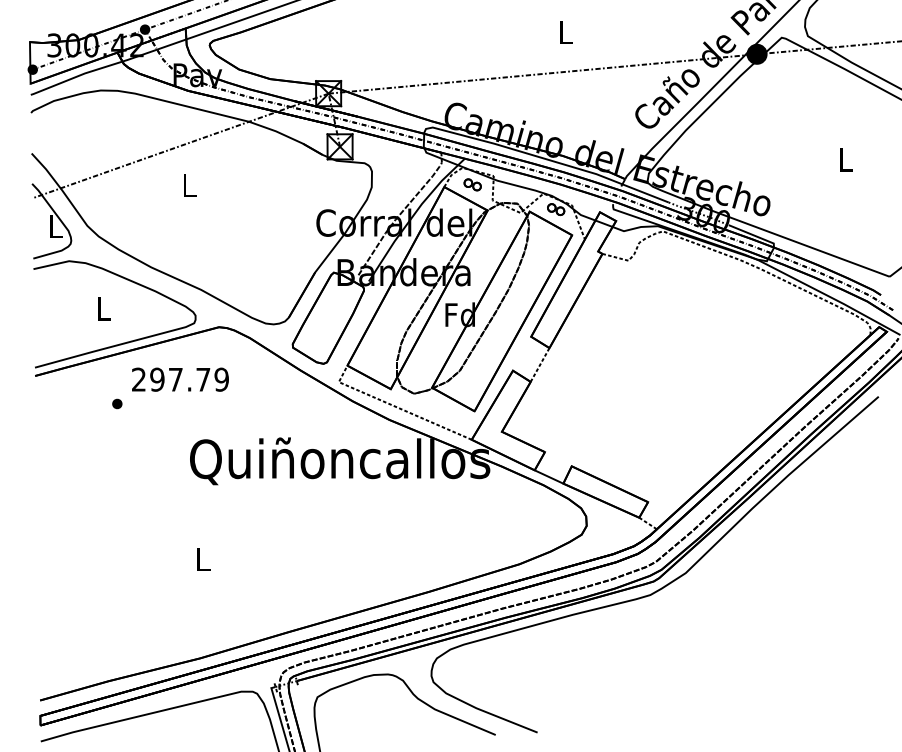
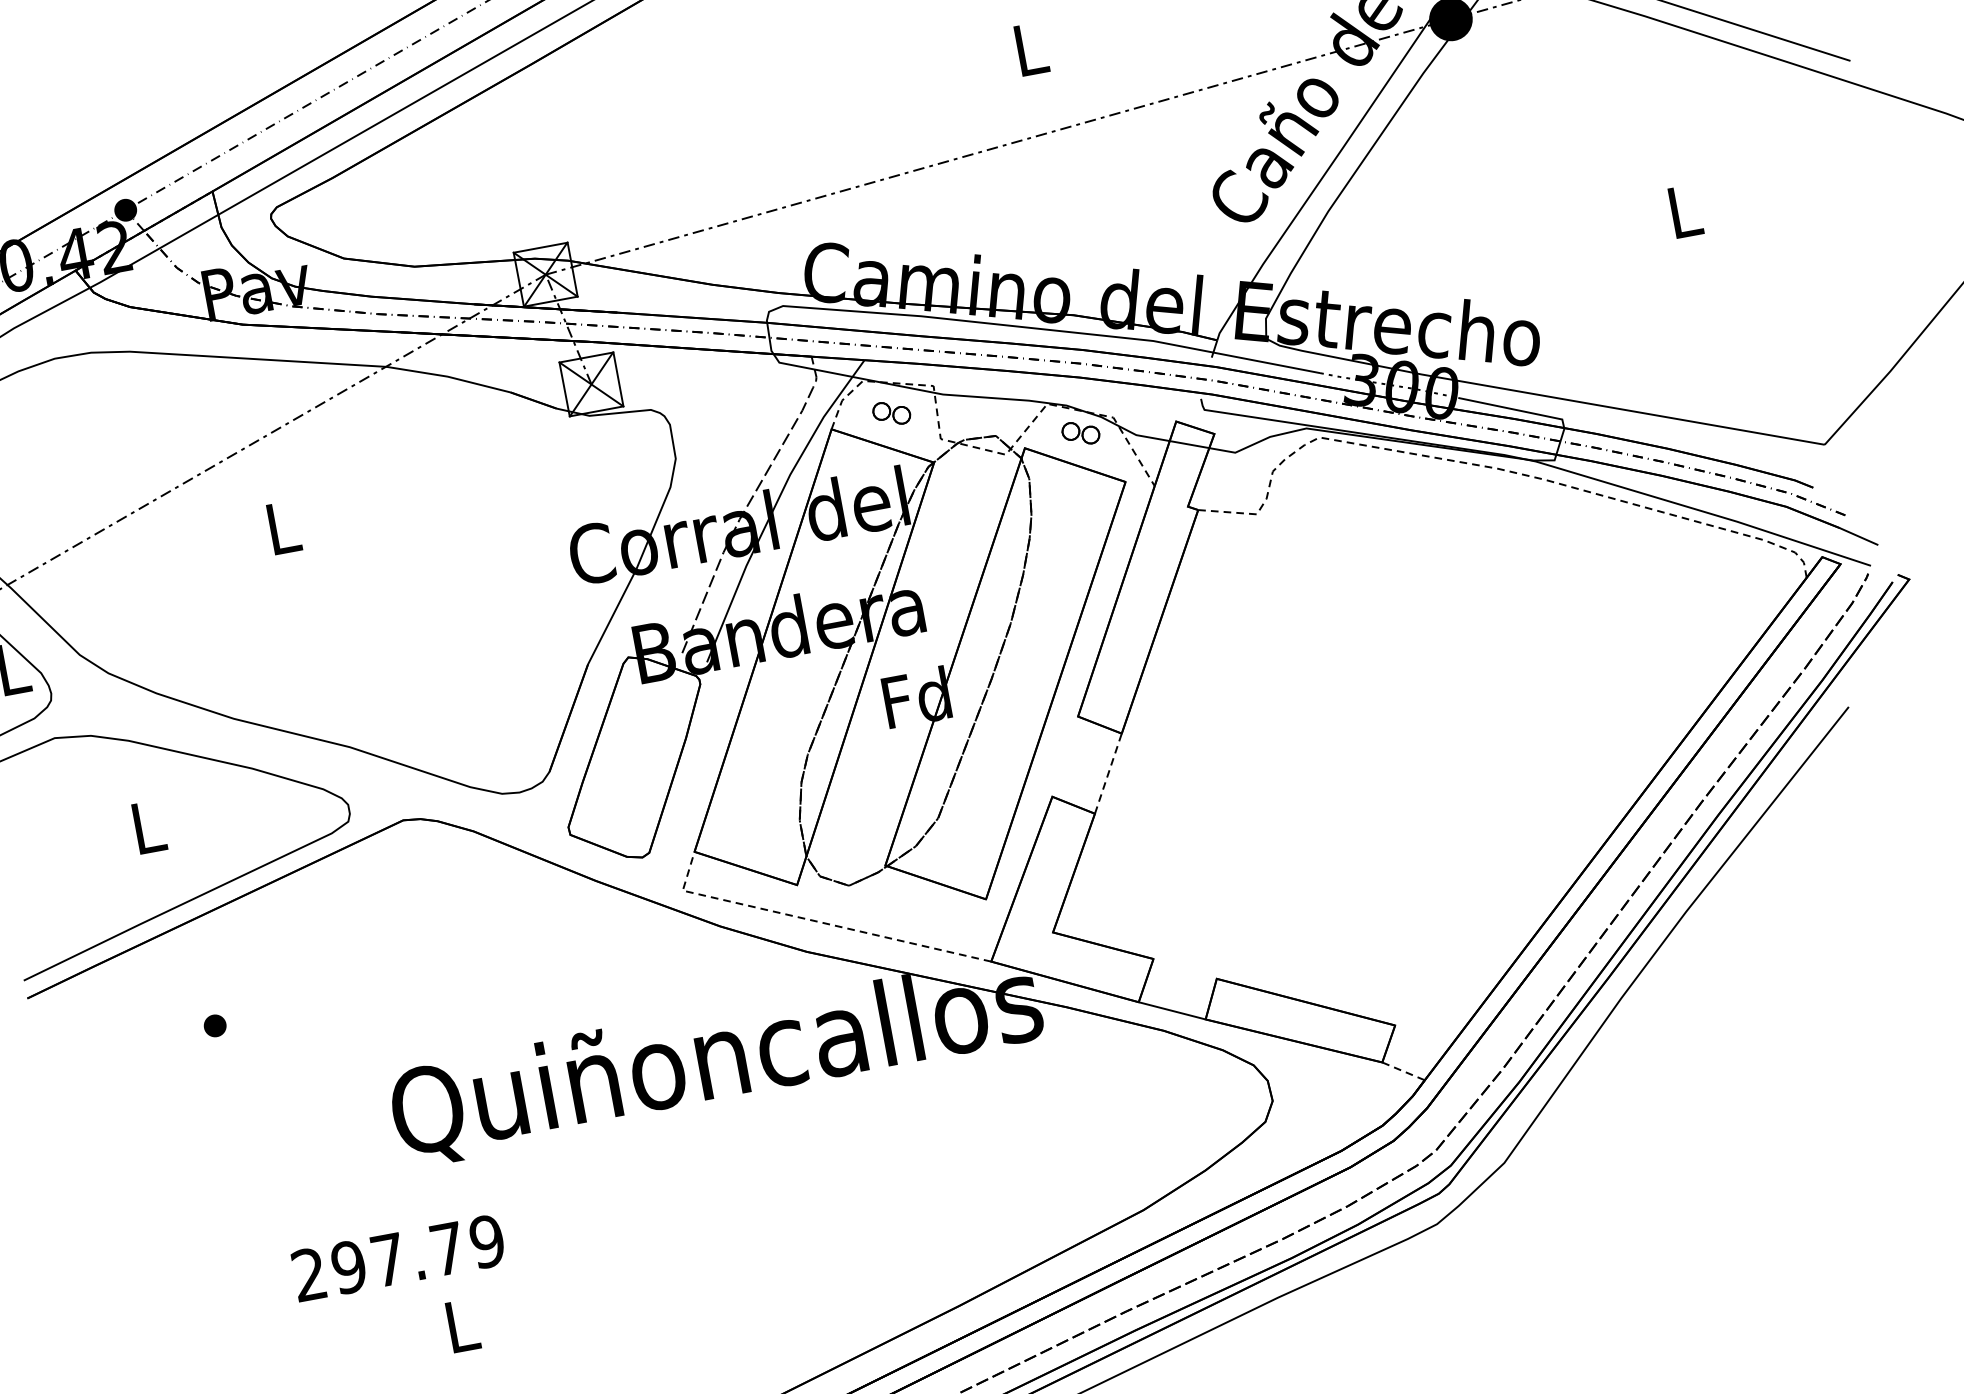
text: (180, 379) -> (398, 1257), moved

